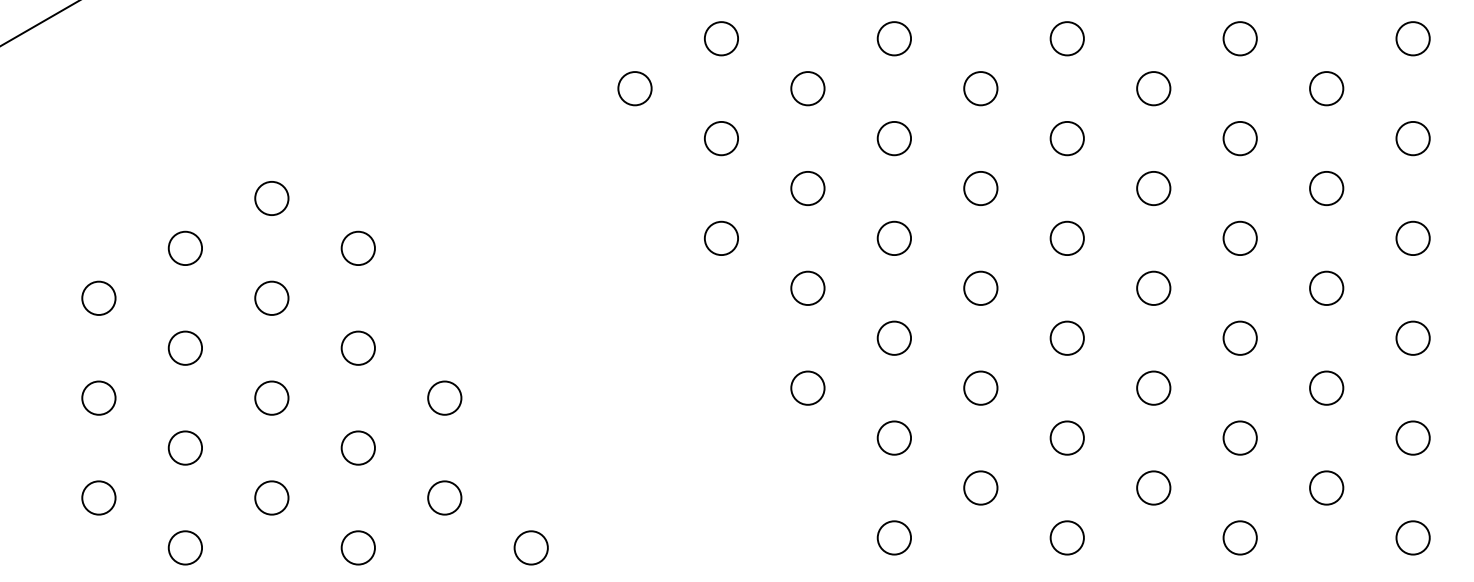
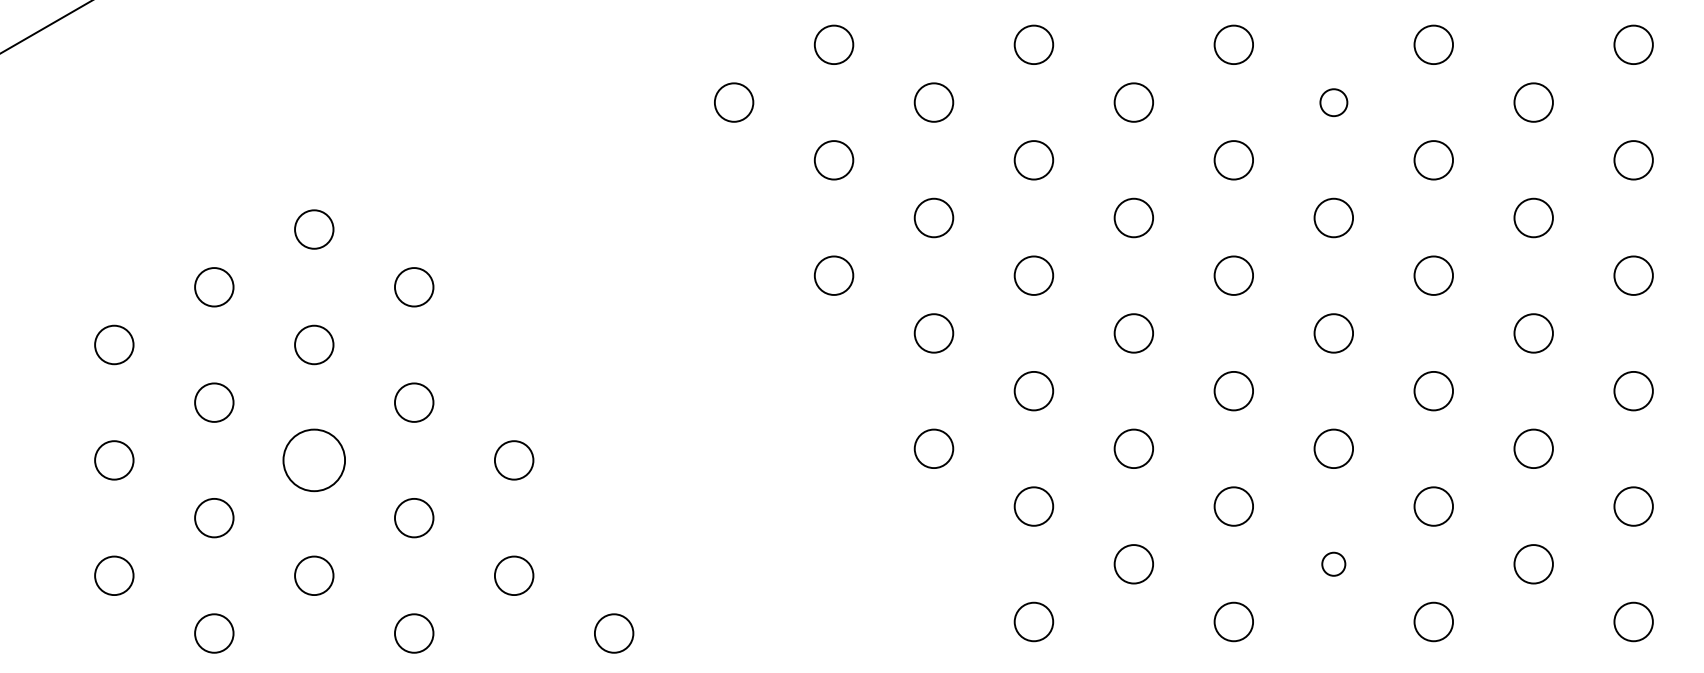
circle: (1153, 88) -> (1333, 102), size x0.7
circle: (271, 397) -> (313, 459), size x1.6
circle: (1153, 487) -> (1333, 563), size x0.6

